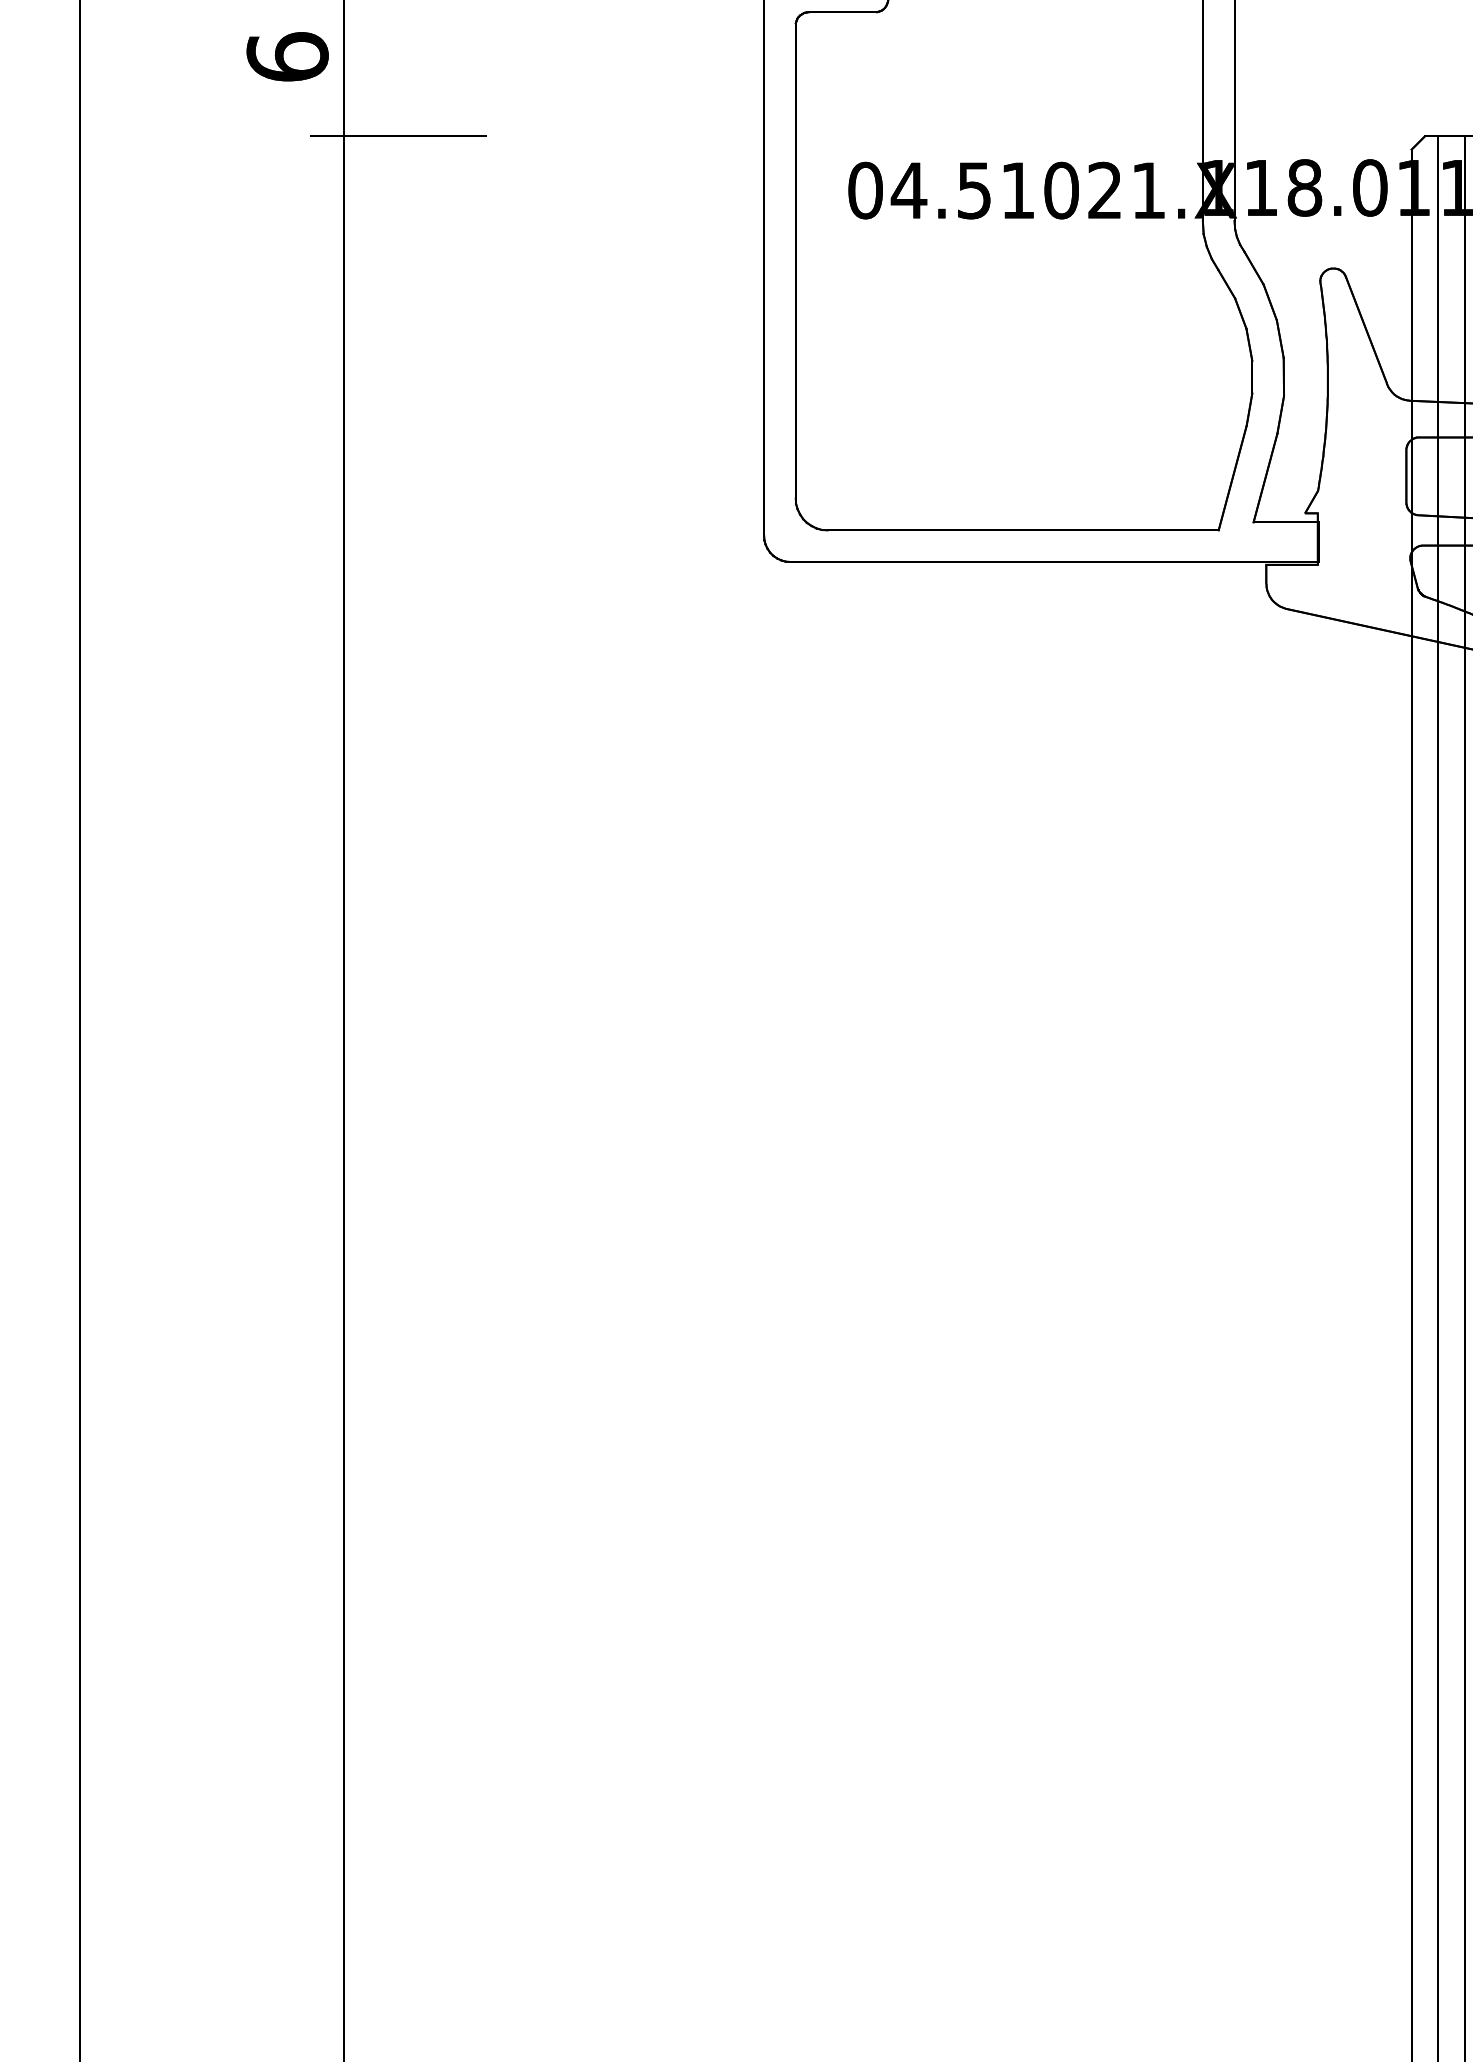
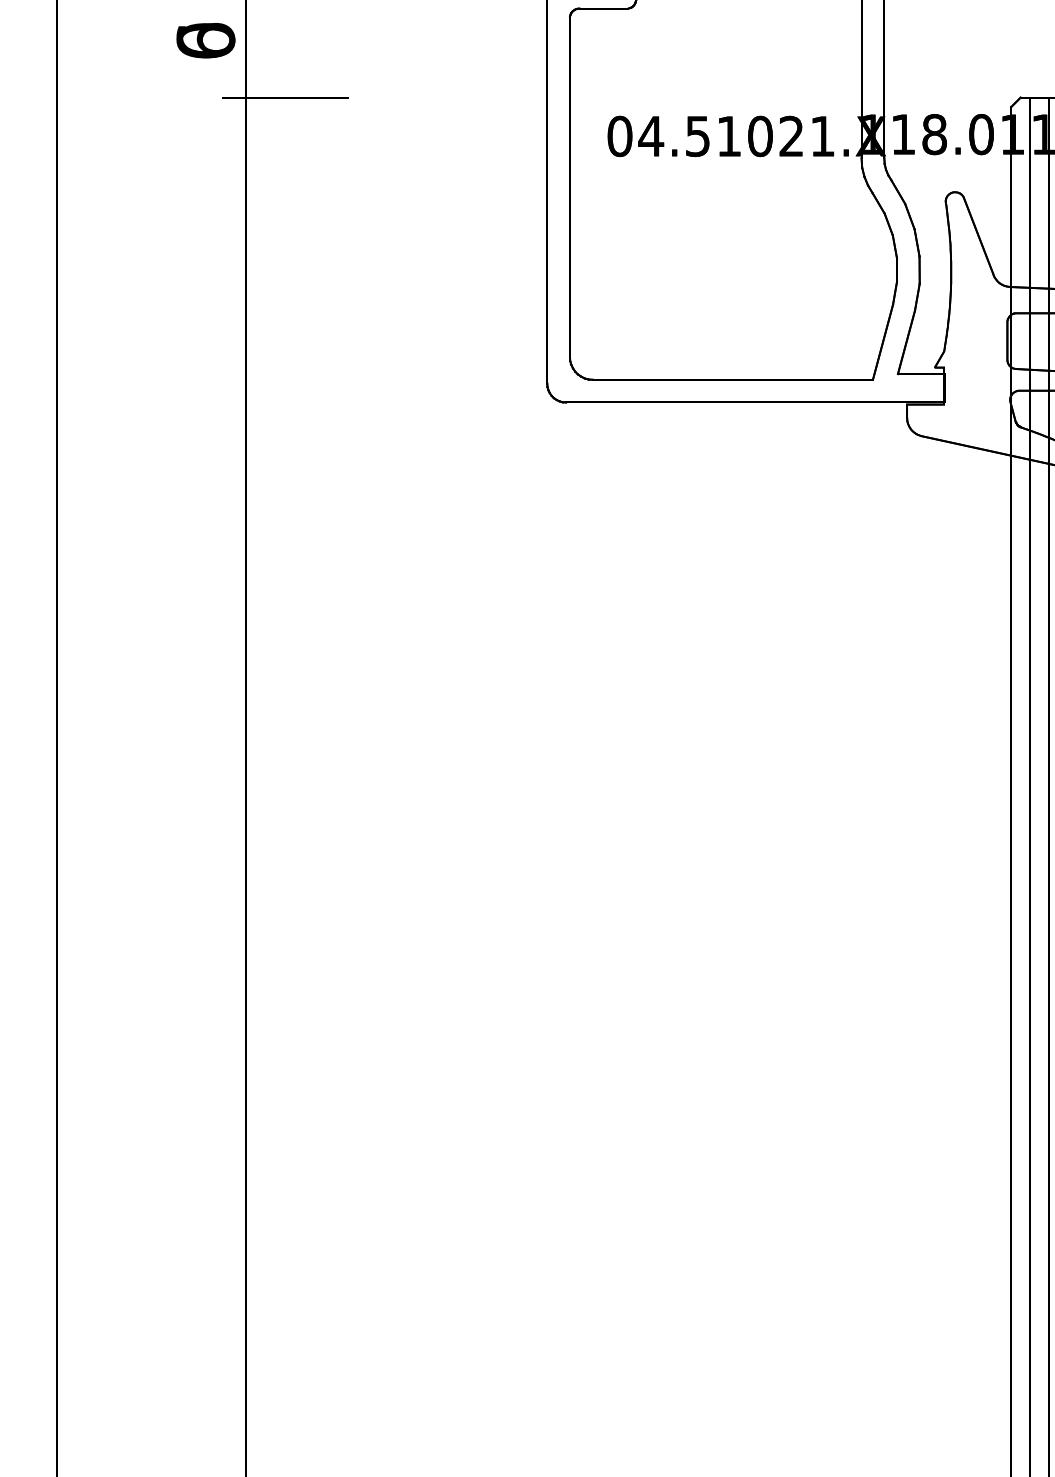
text: (287, 56) -> (205, 40), 6 -> 0

